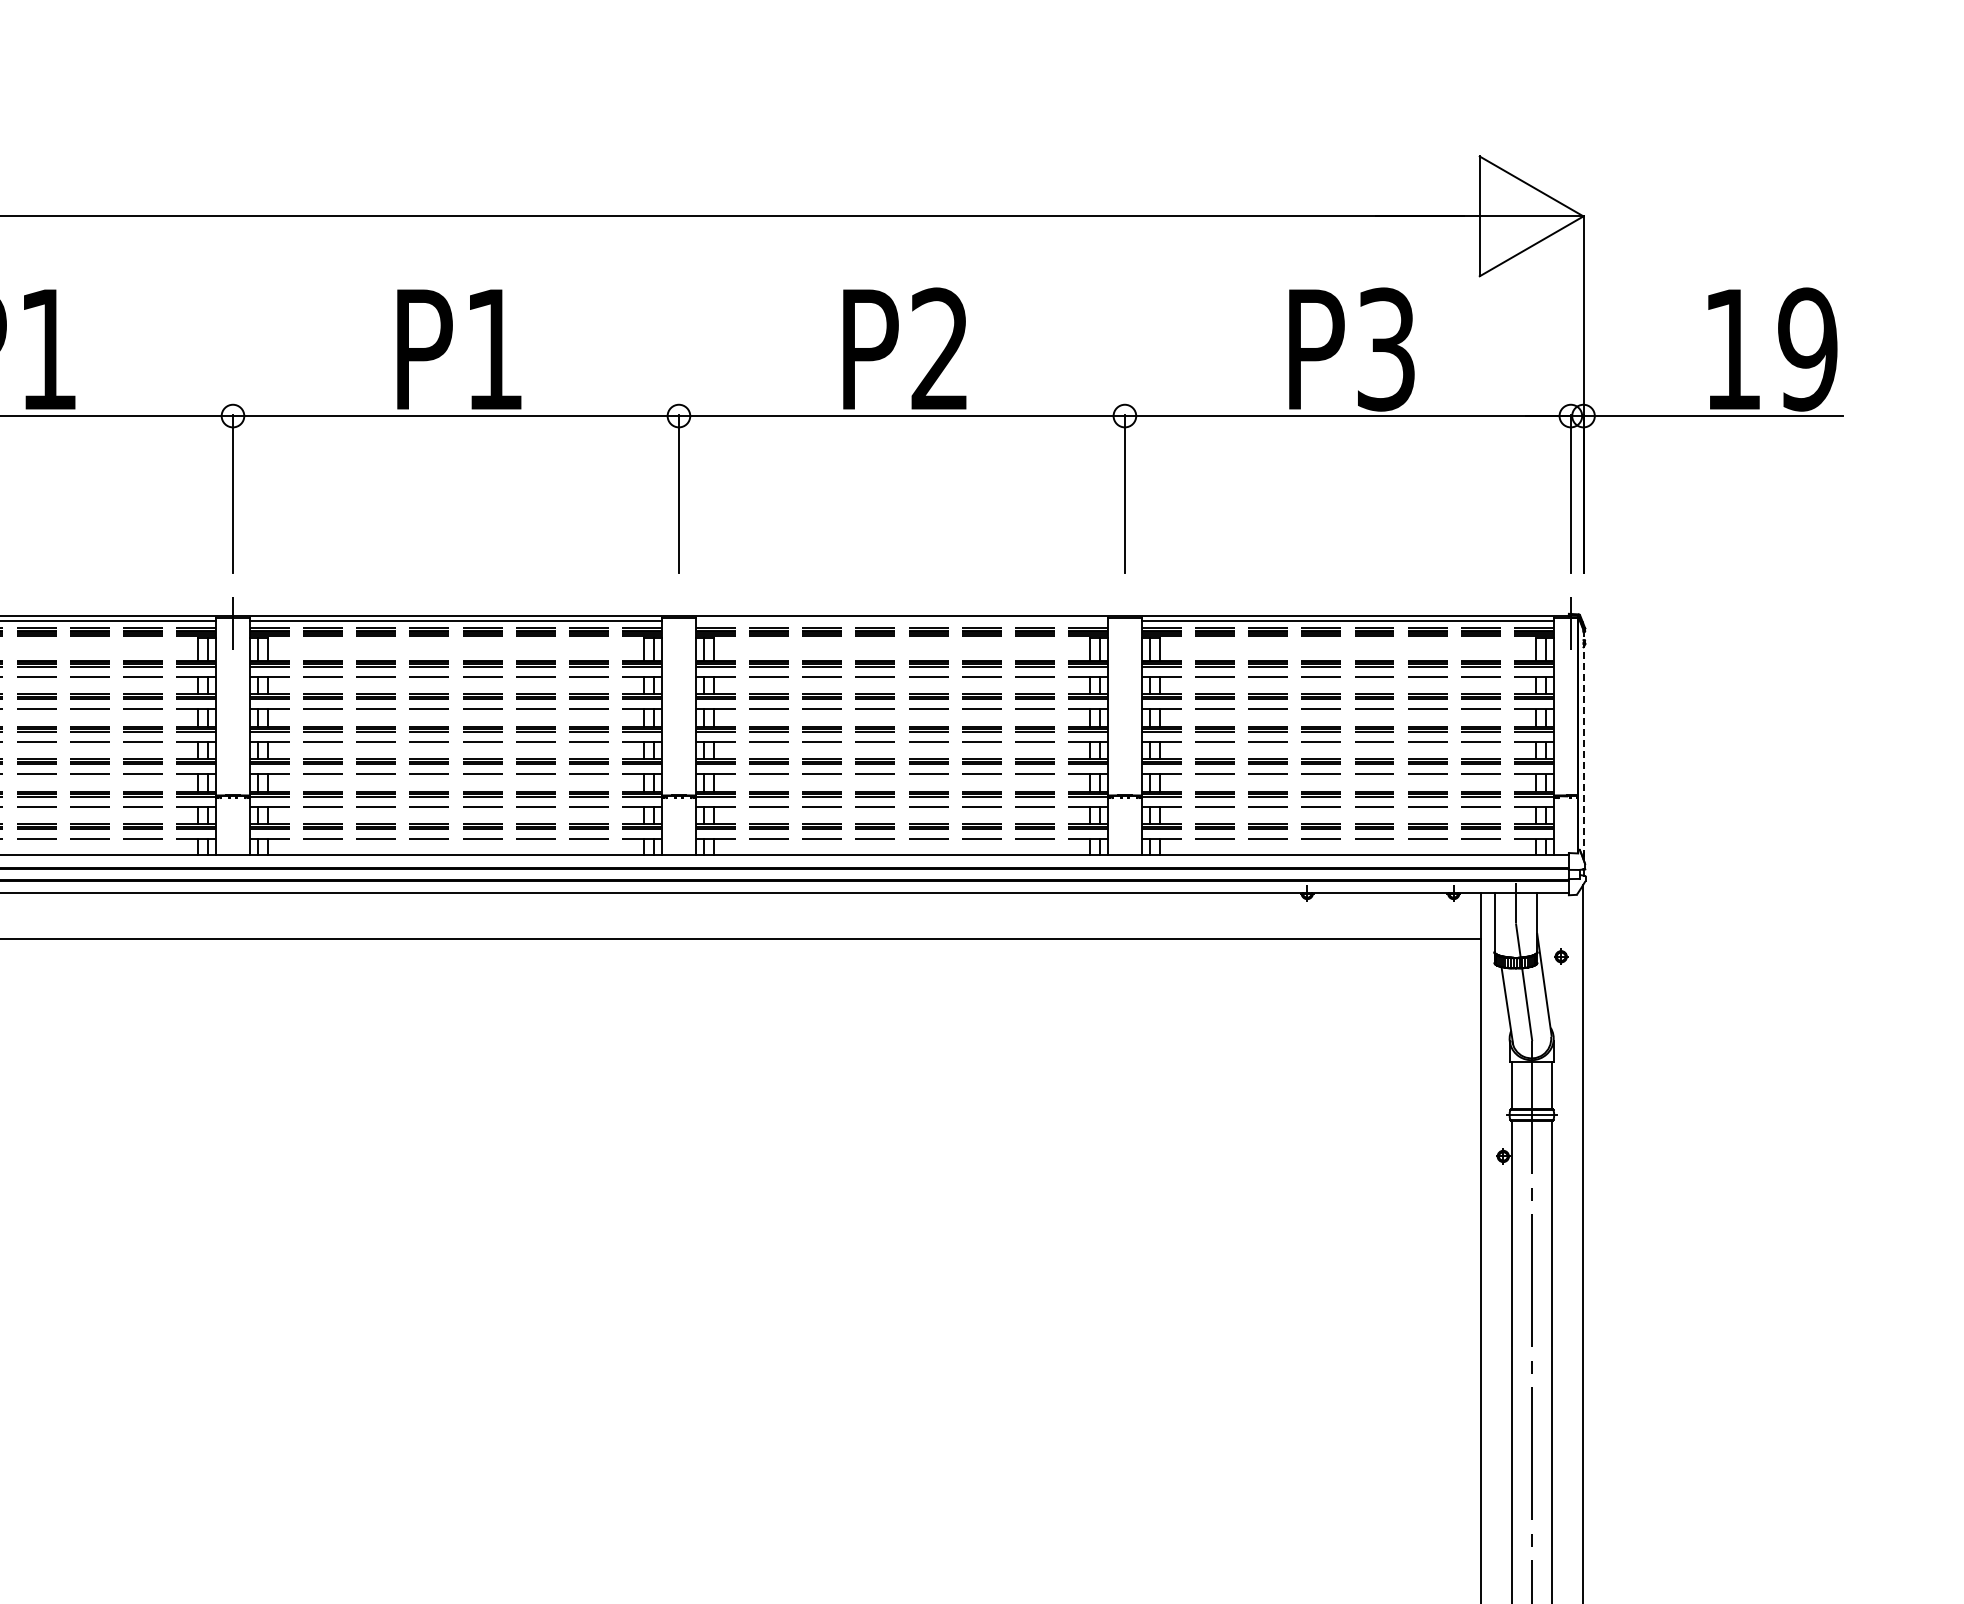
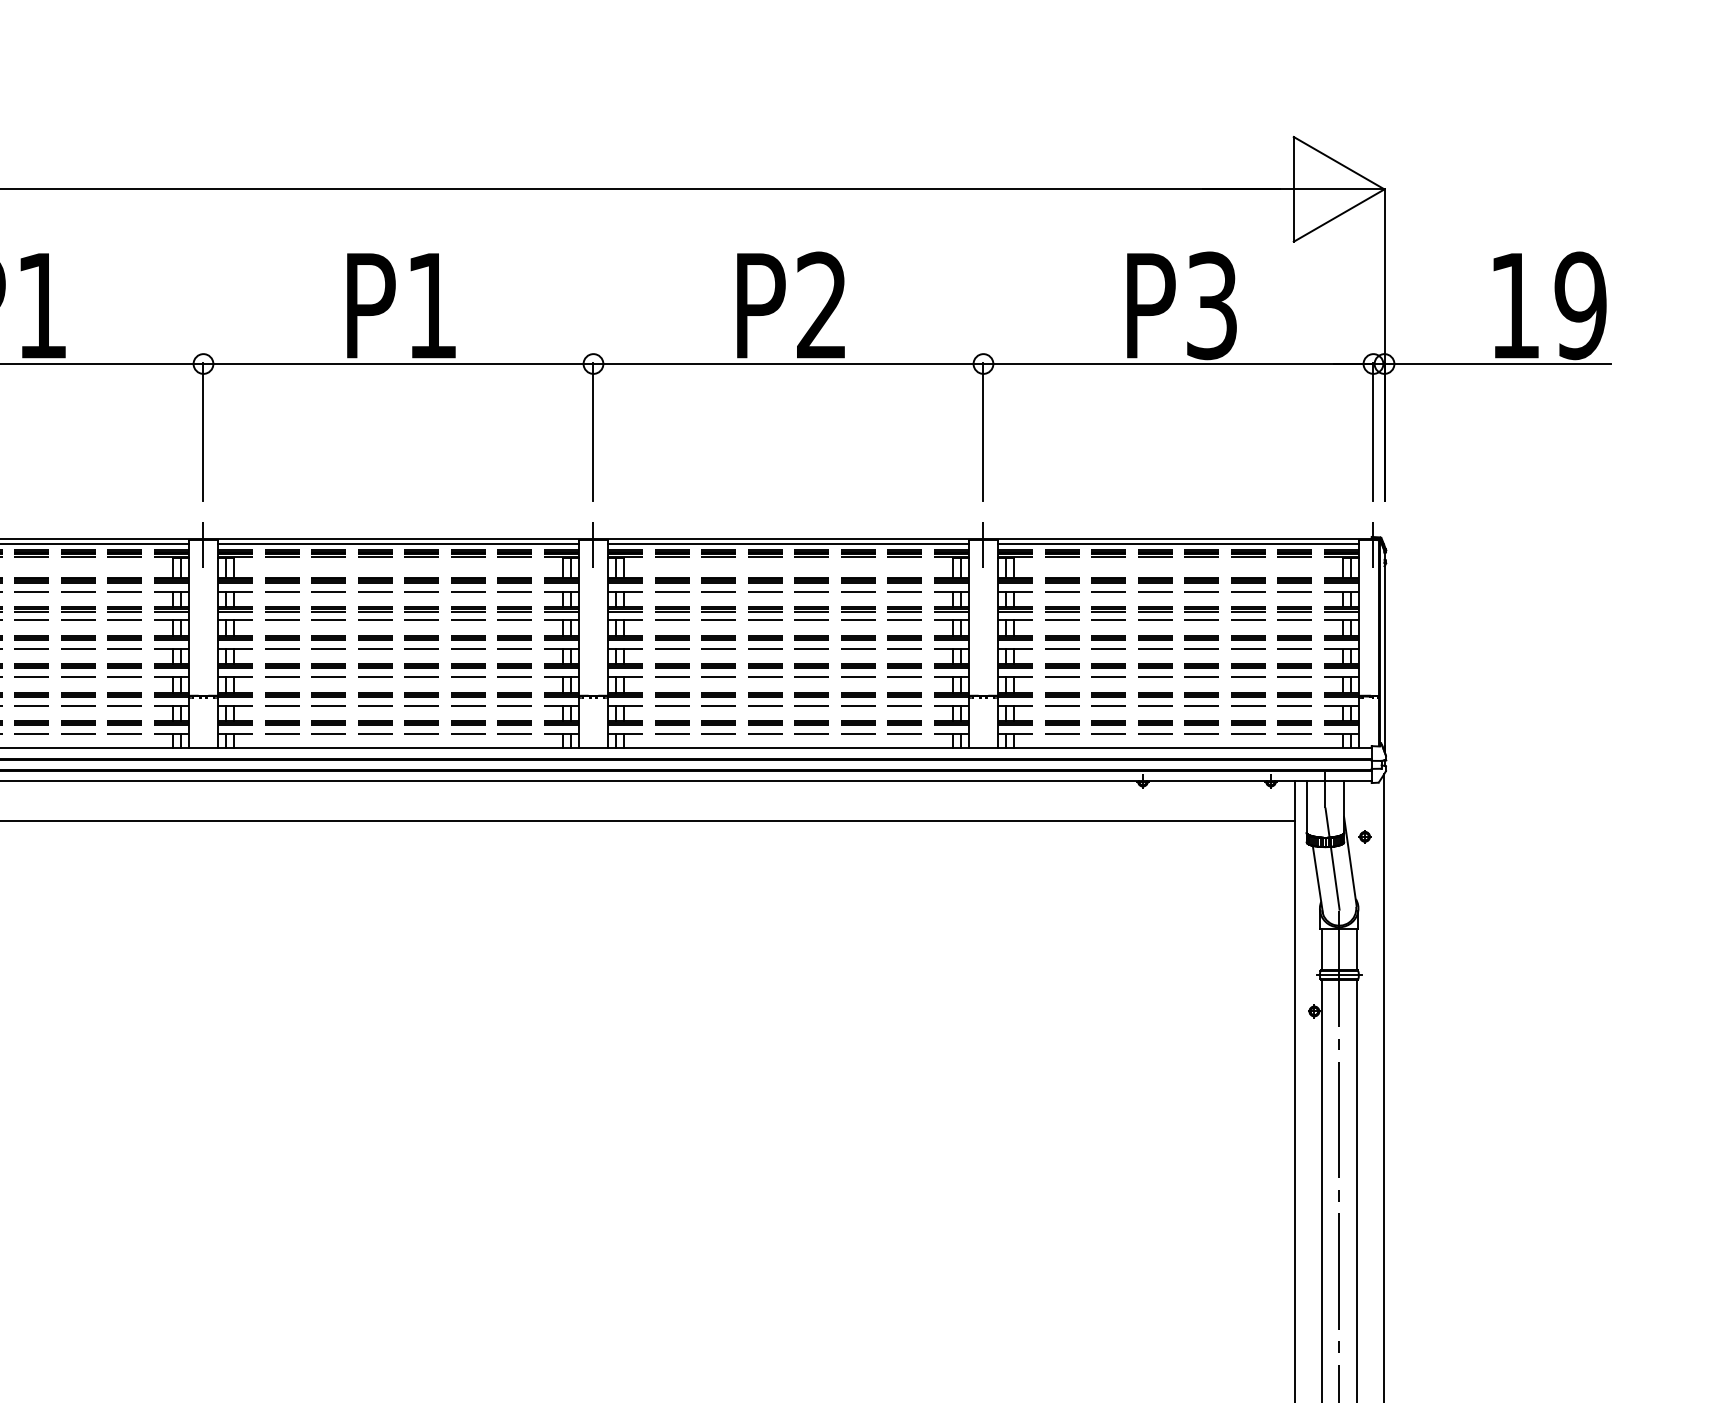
line: (901, 621) -> (788, 543), added
line: (678, 622) -> (593, 544), added
line: (1124, 622) -> (983, 544), added
line: (1583, 744) -> (1384, 651), dashed -> solid

